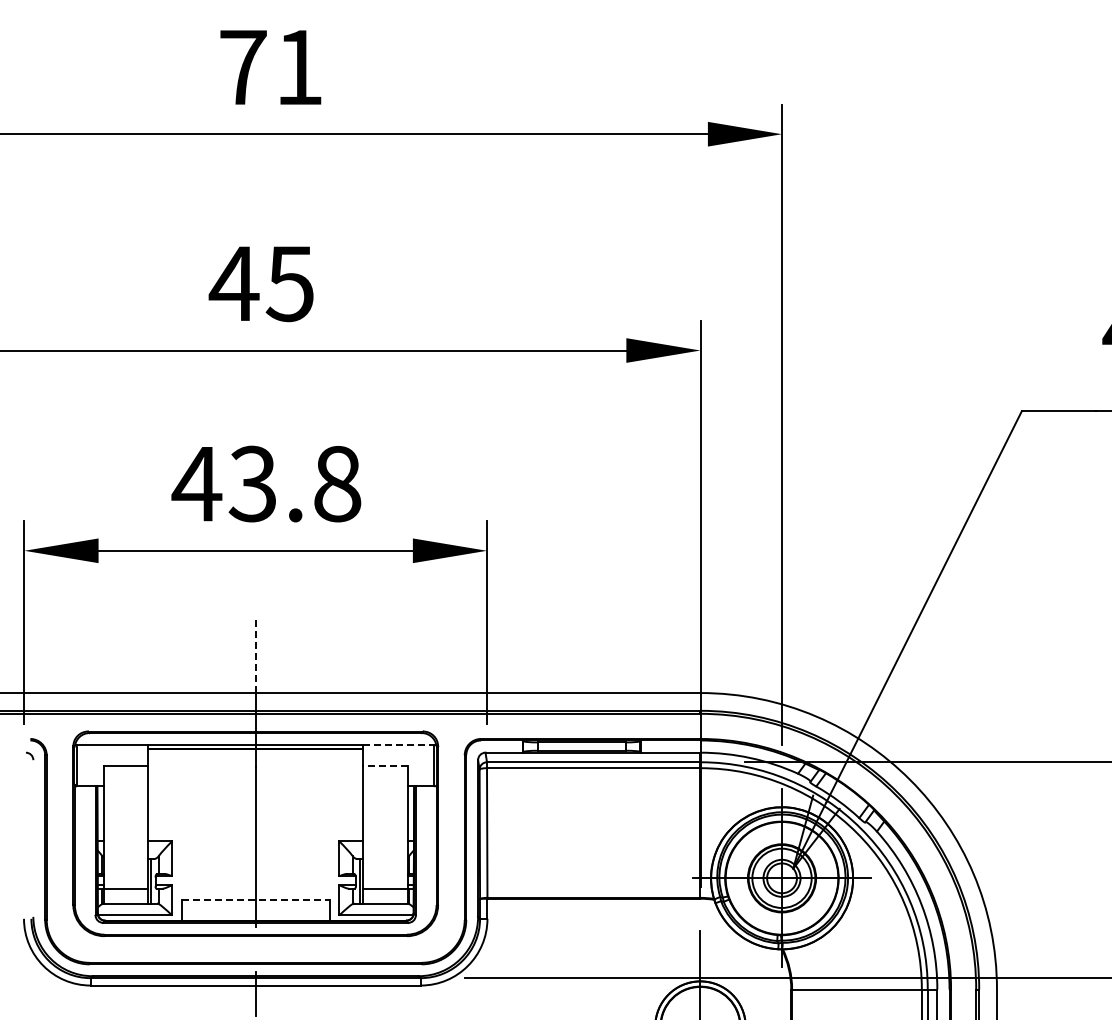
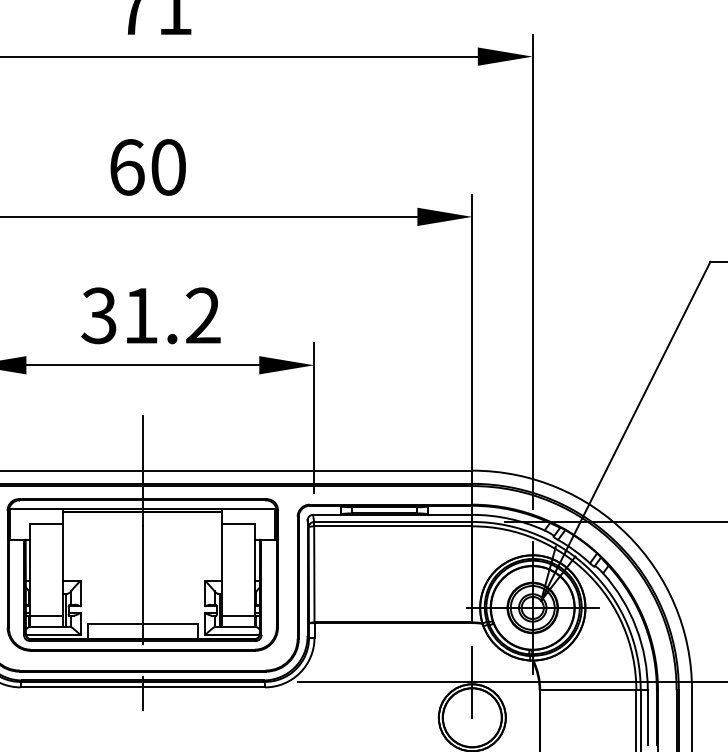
text: (260, 283) -> (146, 167), 45 -> 60
text: (266, 483) -> (150, 315), 43.8 -> 31.2
line: (255, 655) -> (142, 442), dashed -> solid
line: (398, 744) -> (248, 508), dashed -> solid
line: (384, 765) -> (238, 524), dashed -> solid
line: (256, 900) -> (143, 624), dashed -> solid

